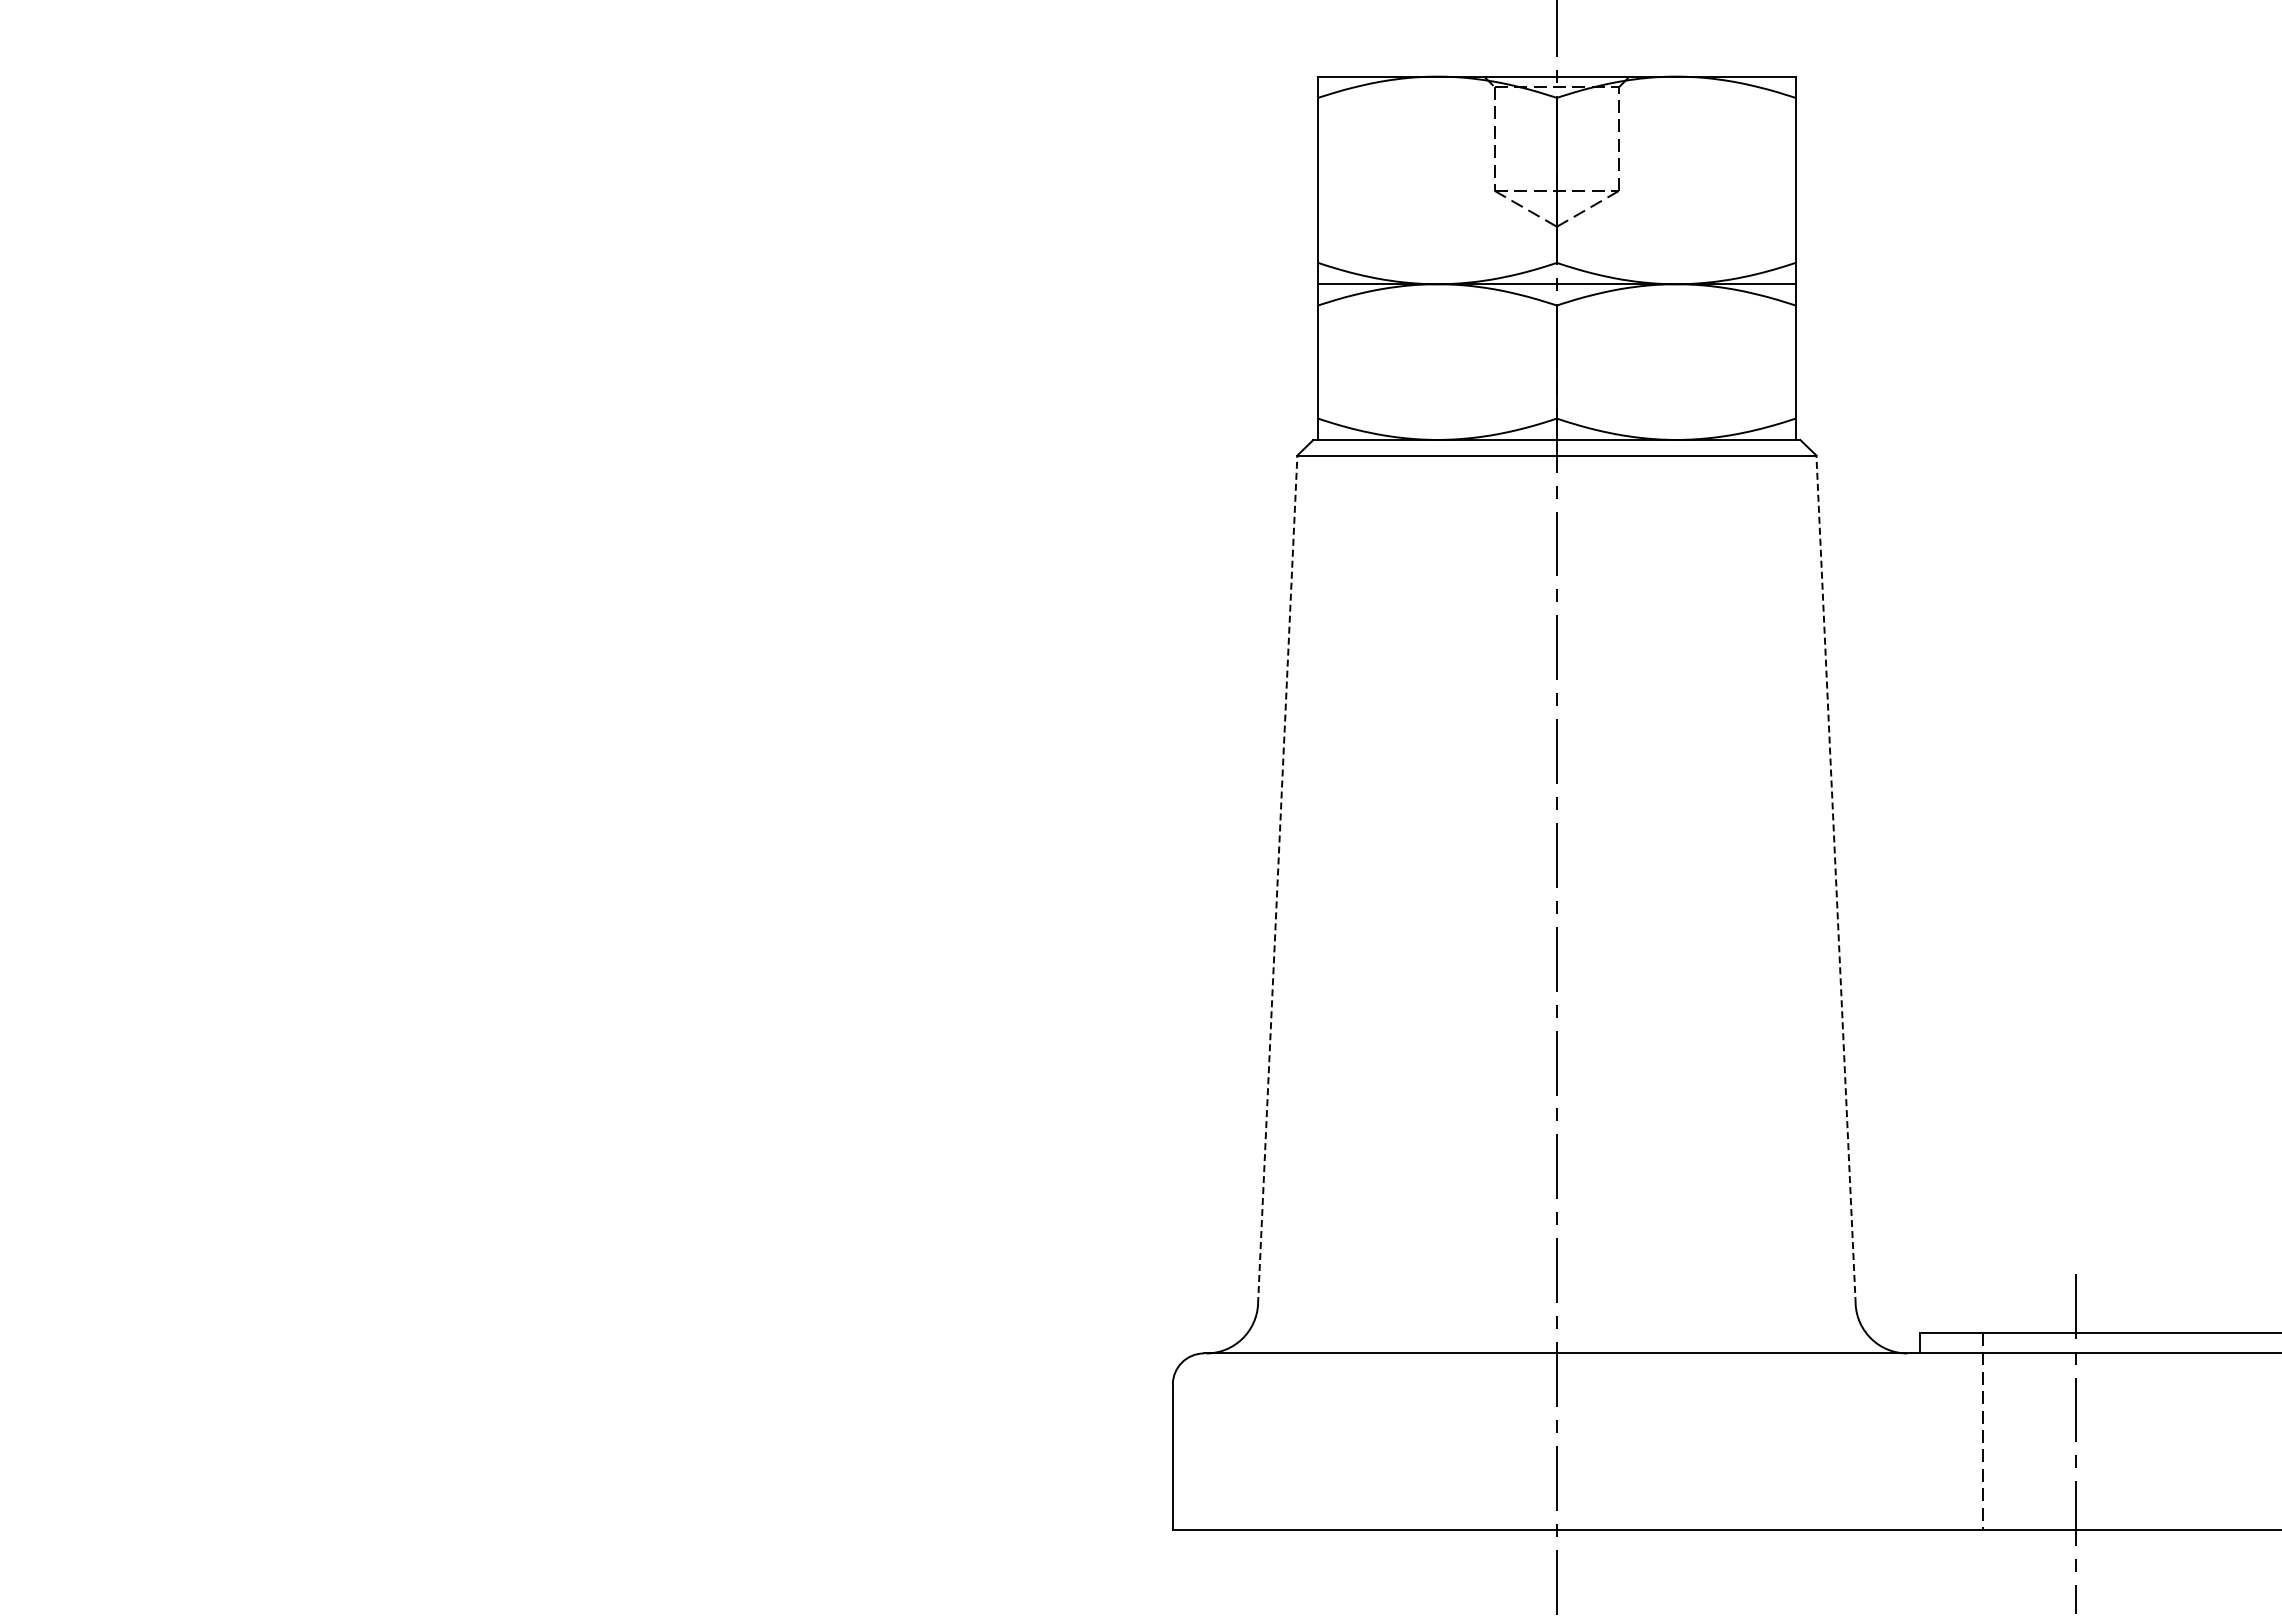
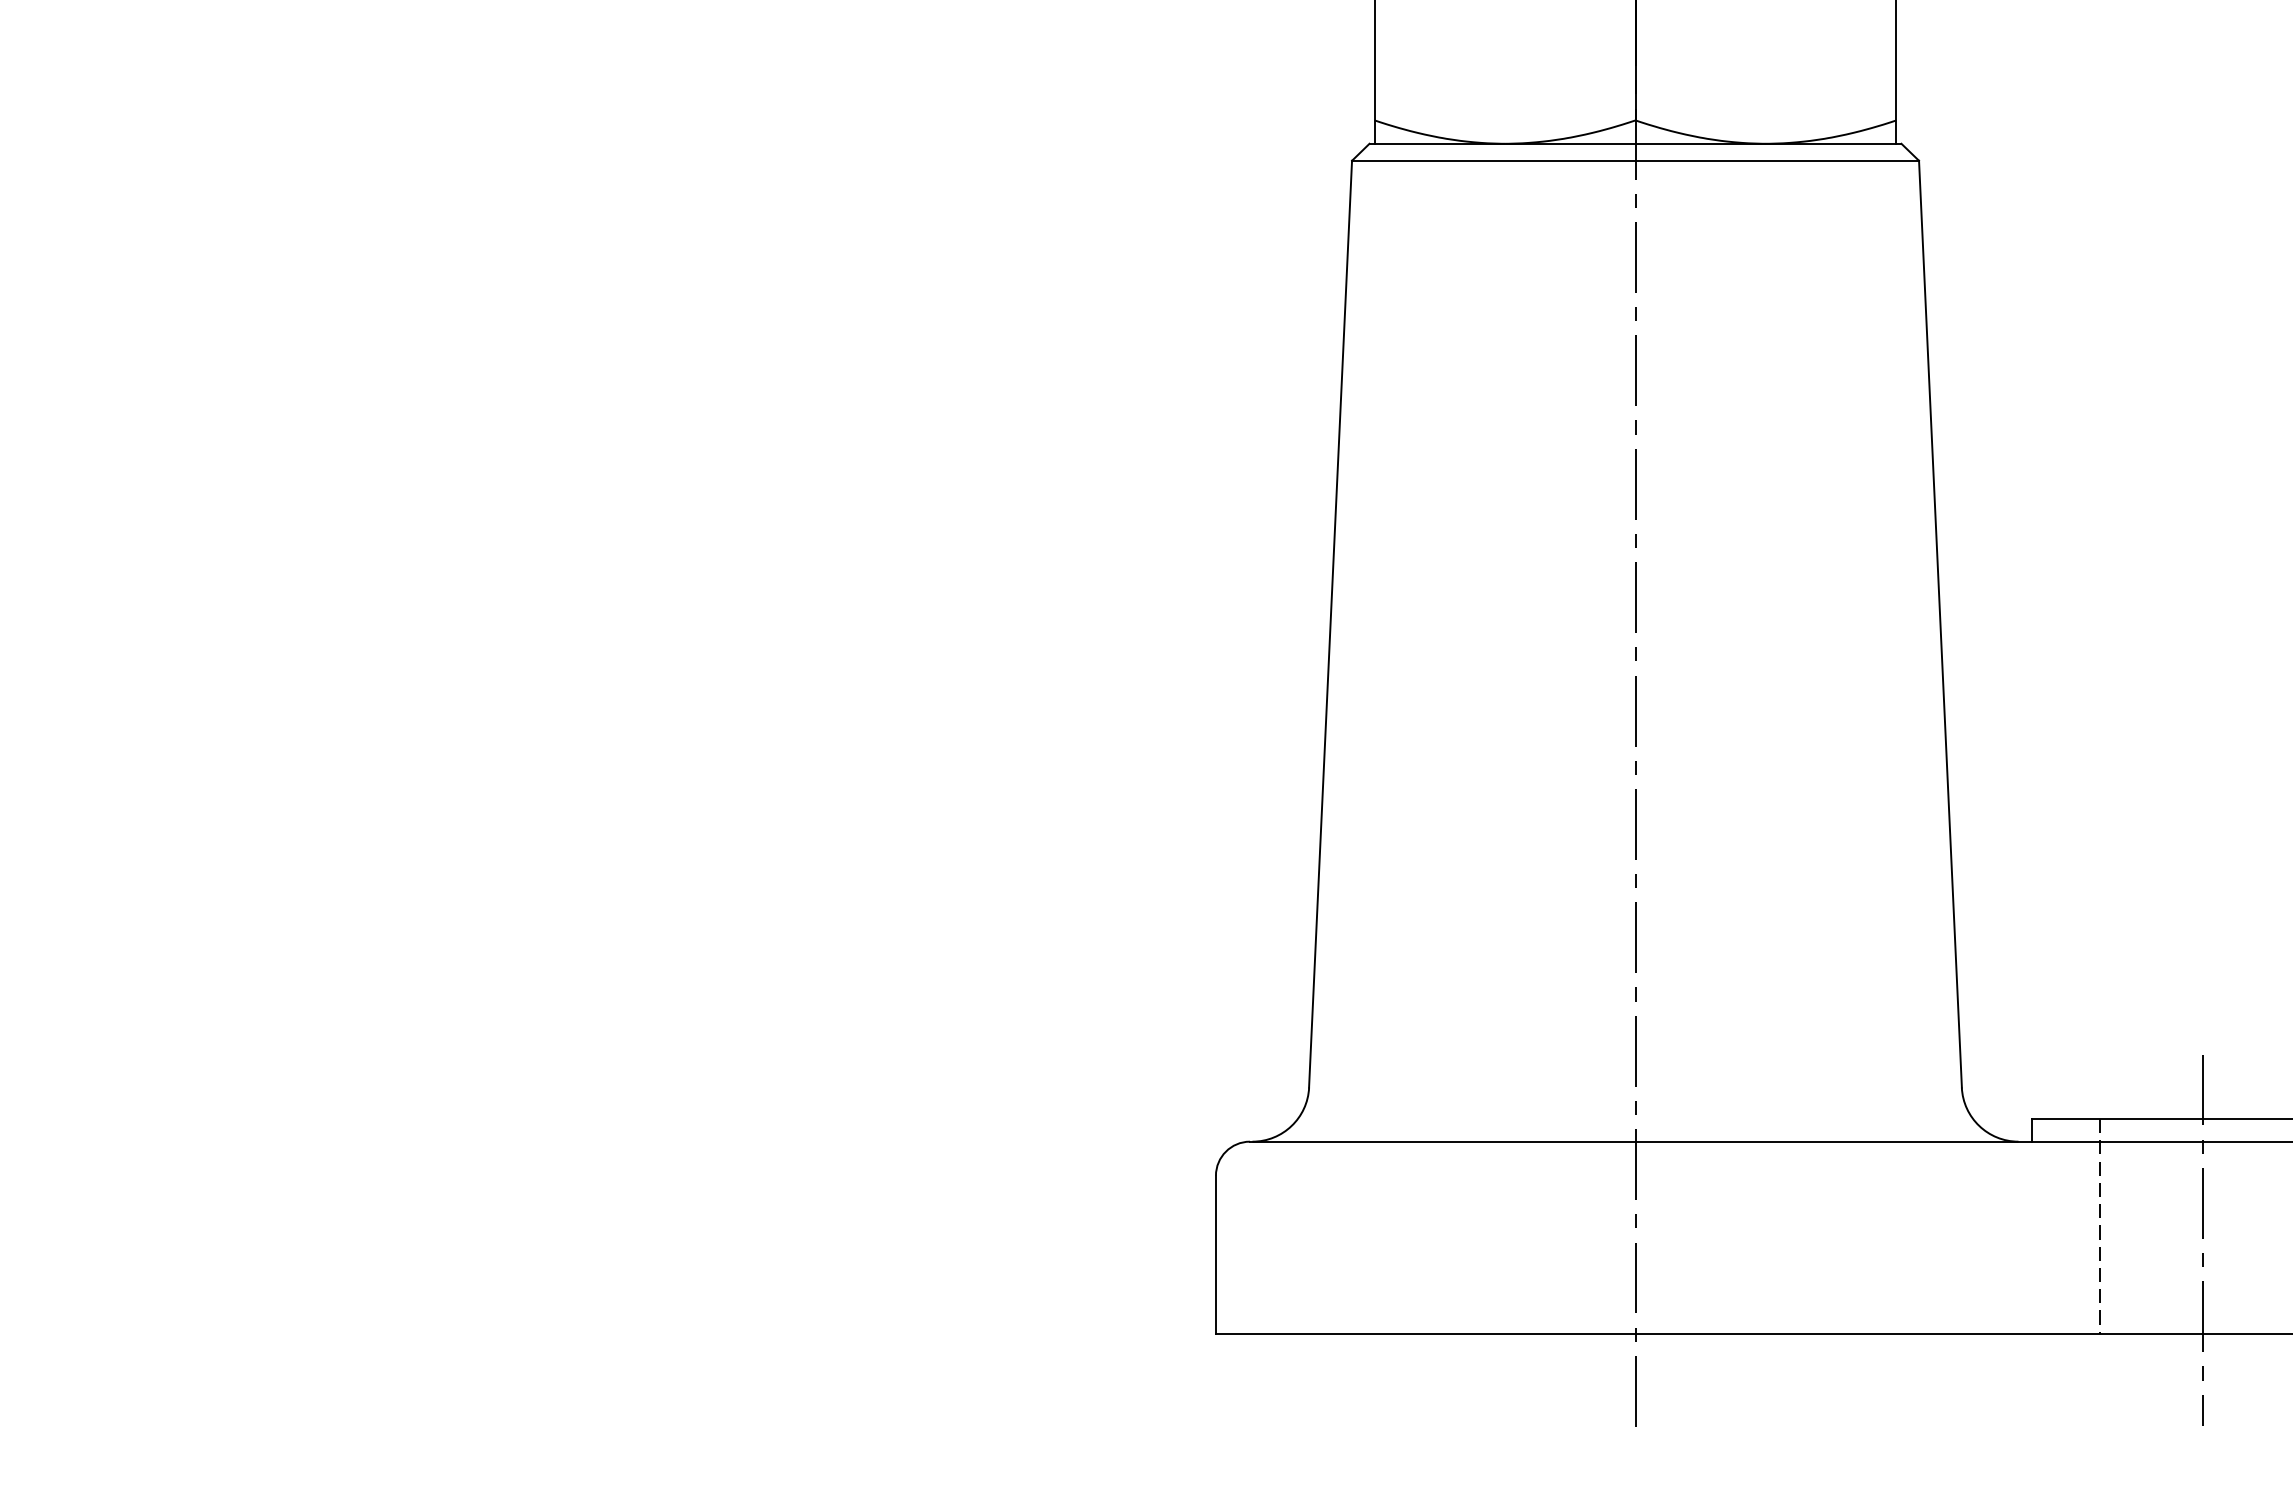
line: (1277, 879) -> (1330, 623), dashed -> solid
line: (1836, 879) -> (1940, 623), dashed -> solid

